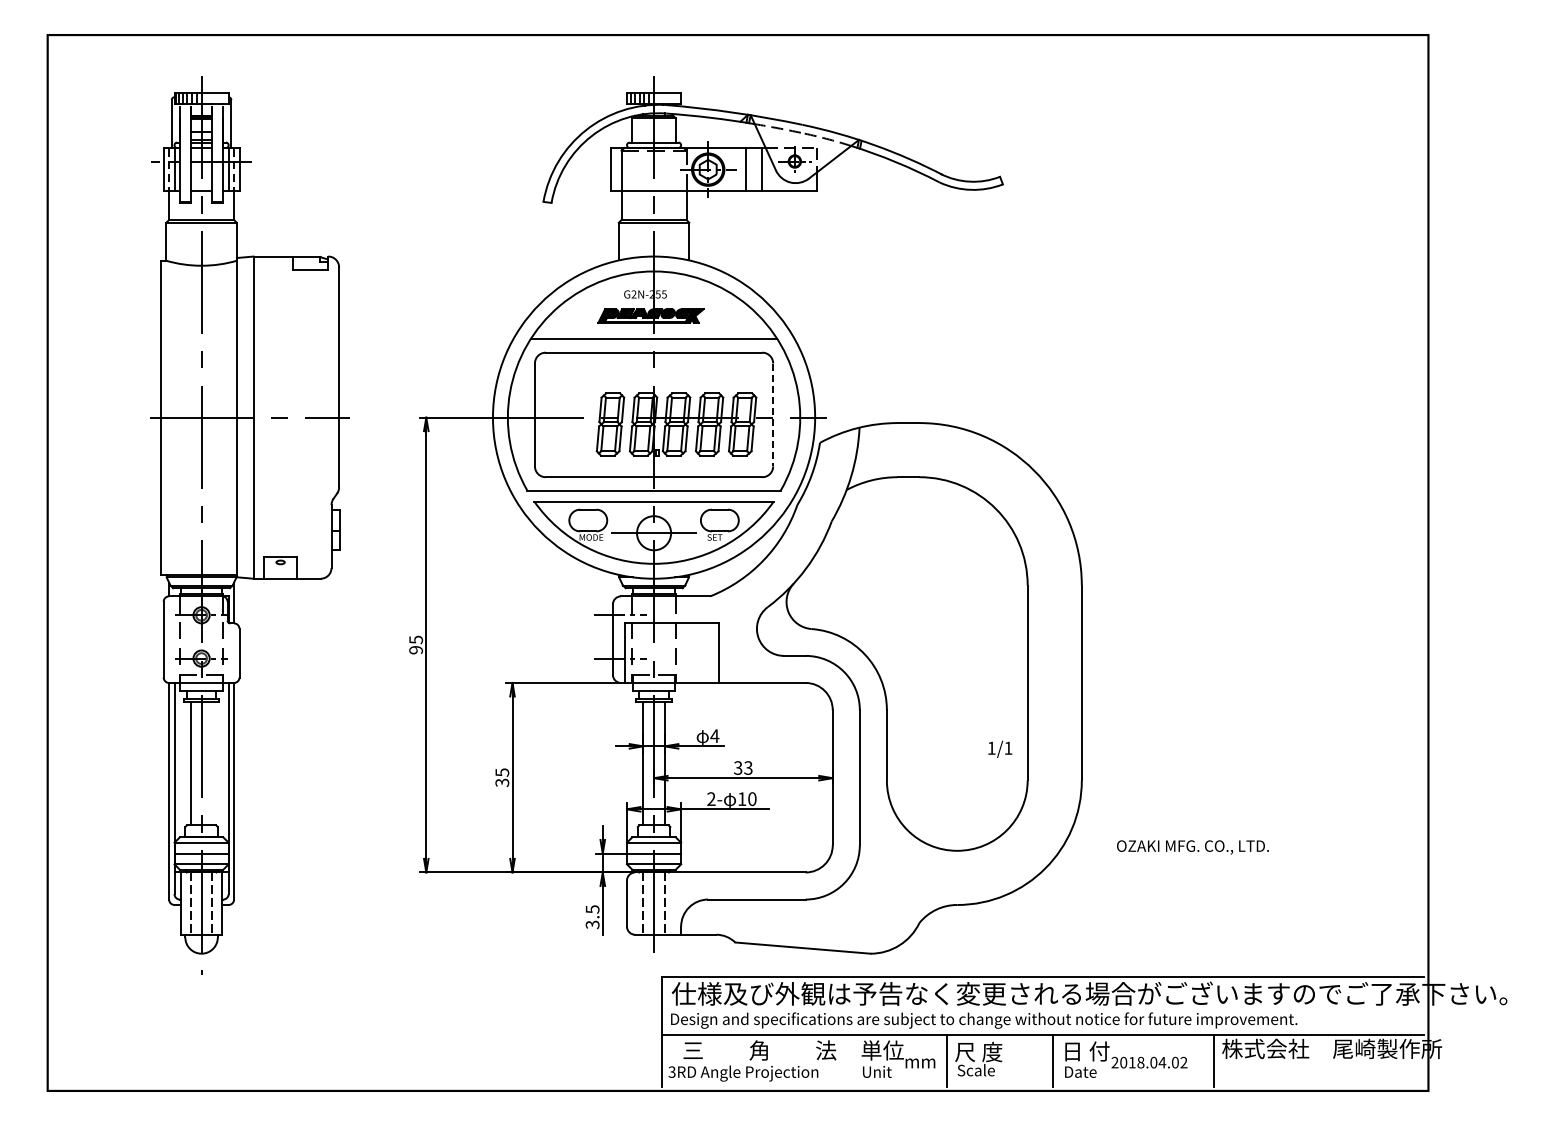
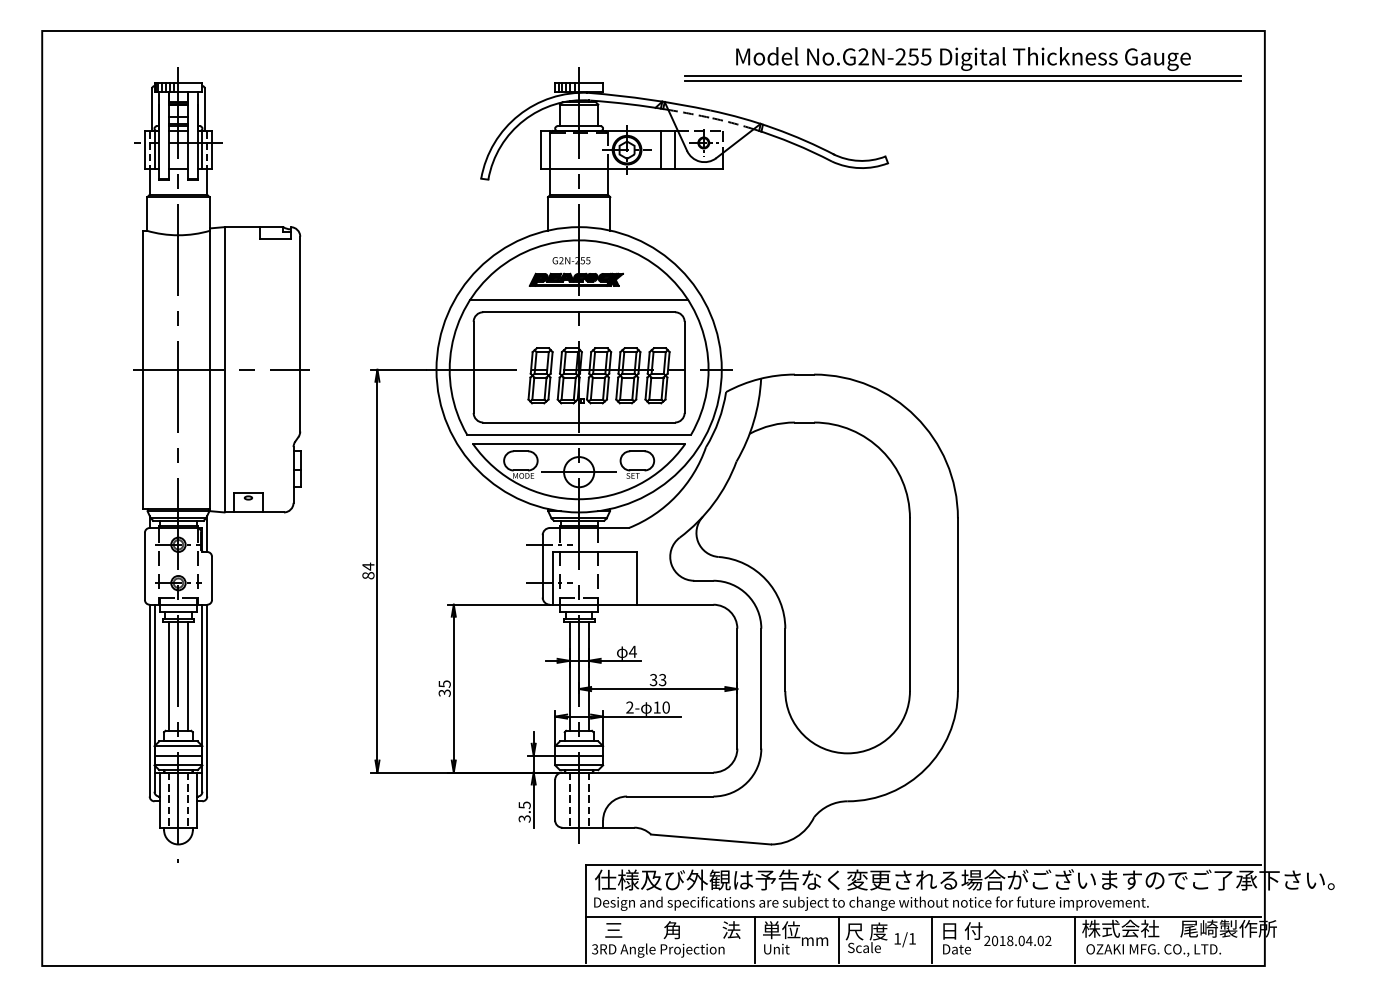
part: (1087, 72) -> (962, 64), added
line: (773, 415) -> (684, 367), dashed -> solid
text: (416, 644) -> (368, 570), 95 -> 84
text: (1000, 748) -> (905, 939), moved
line: (212, 763) -> (188, 676), added
text: (1192, 847) -> (1153, 950), moved
line: (852, 1061) -> (754, 939), added

